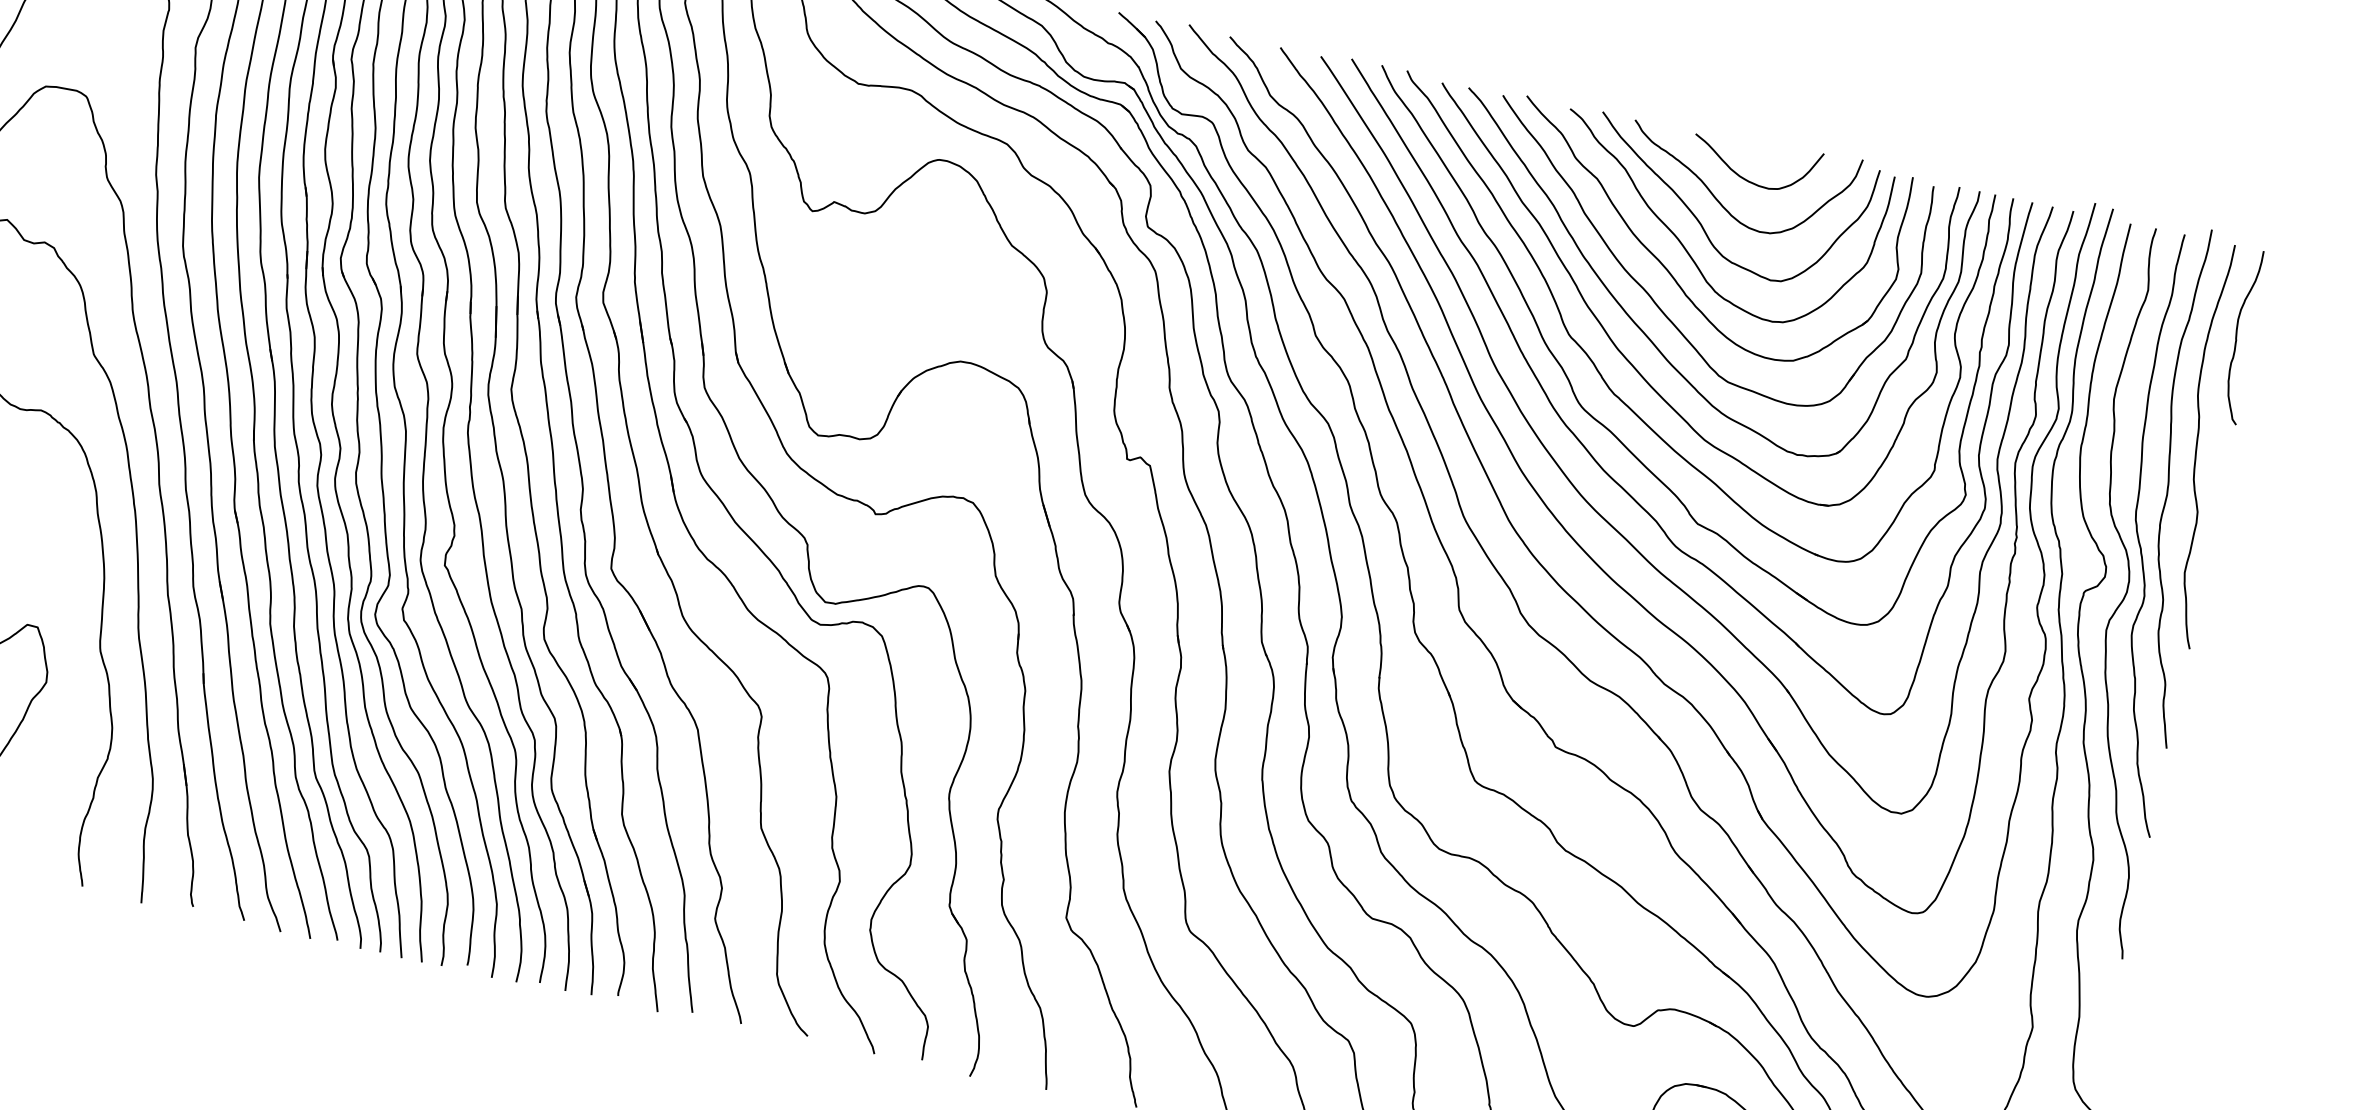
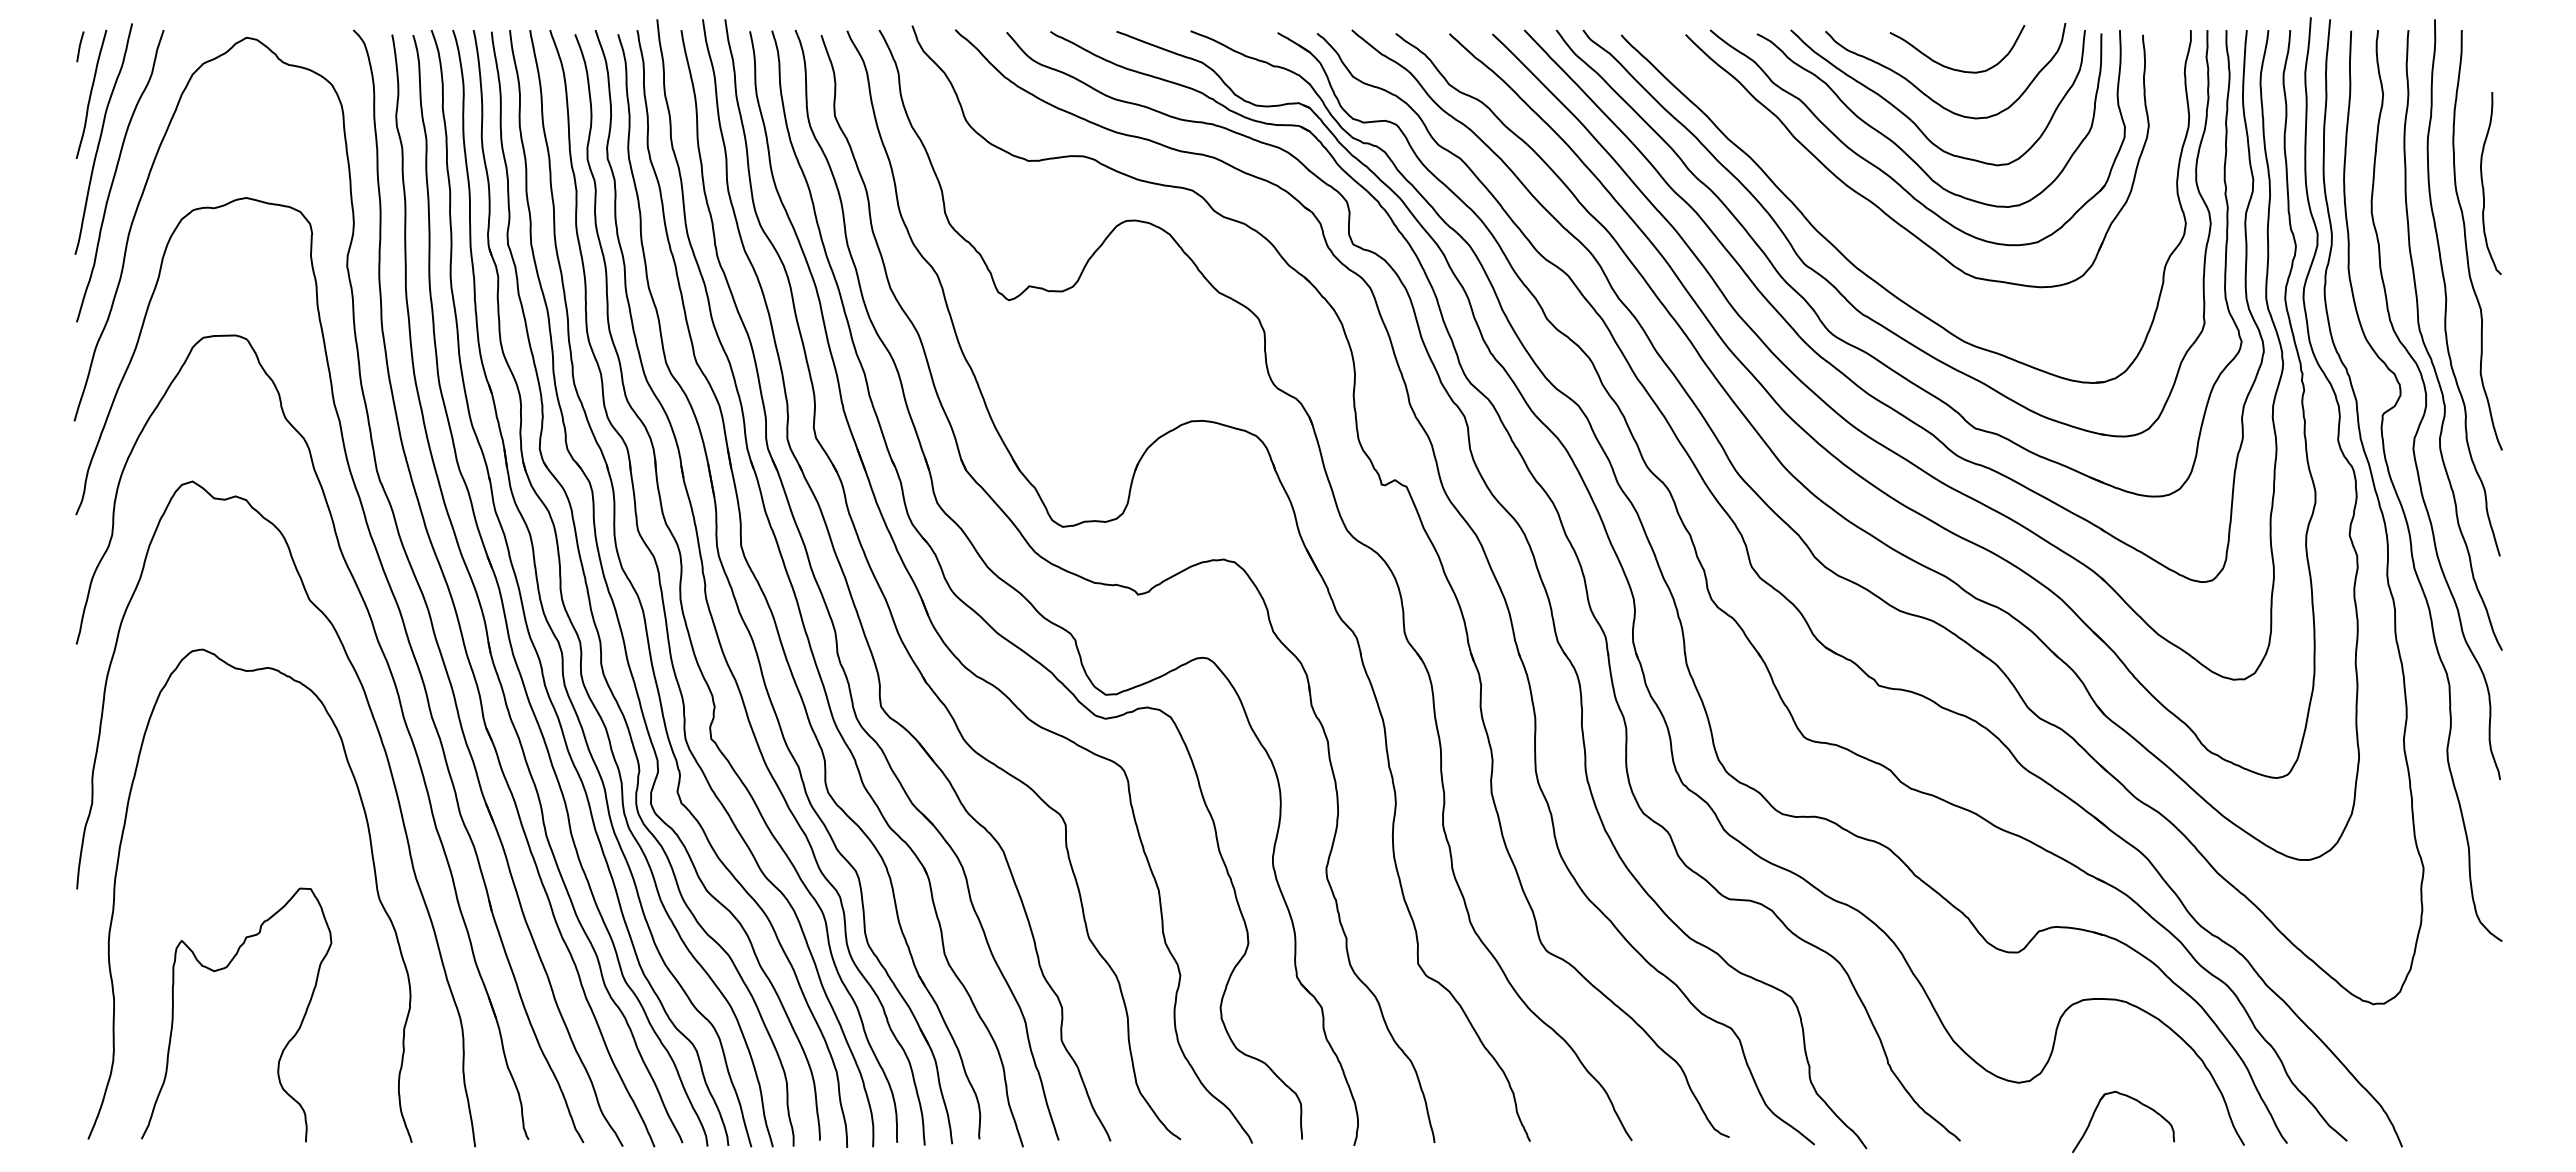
part: (1639, 326) -> (1874, 240), removed
curve: (2237, 335) -> (2483, 183), moved

